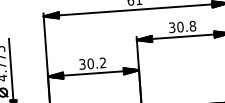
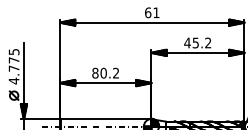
text: (182, 26) -> (197, 42), 30.8 -> 45.2
text: (82, 63) -> (95, 72), 30.2 -> 80.2

